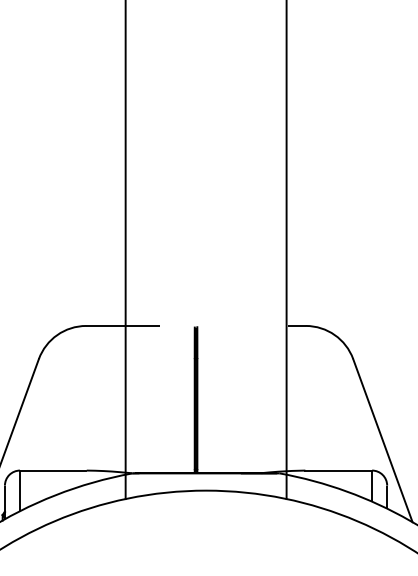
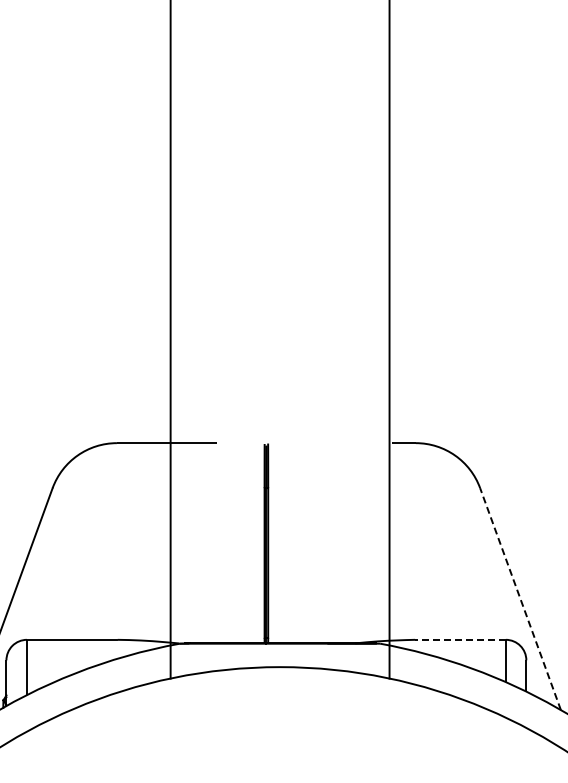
line: (382, 440) -> (520, 598), solid -> dashed
line: (338, 470) -> (459, 639), solid -> dashed

